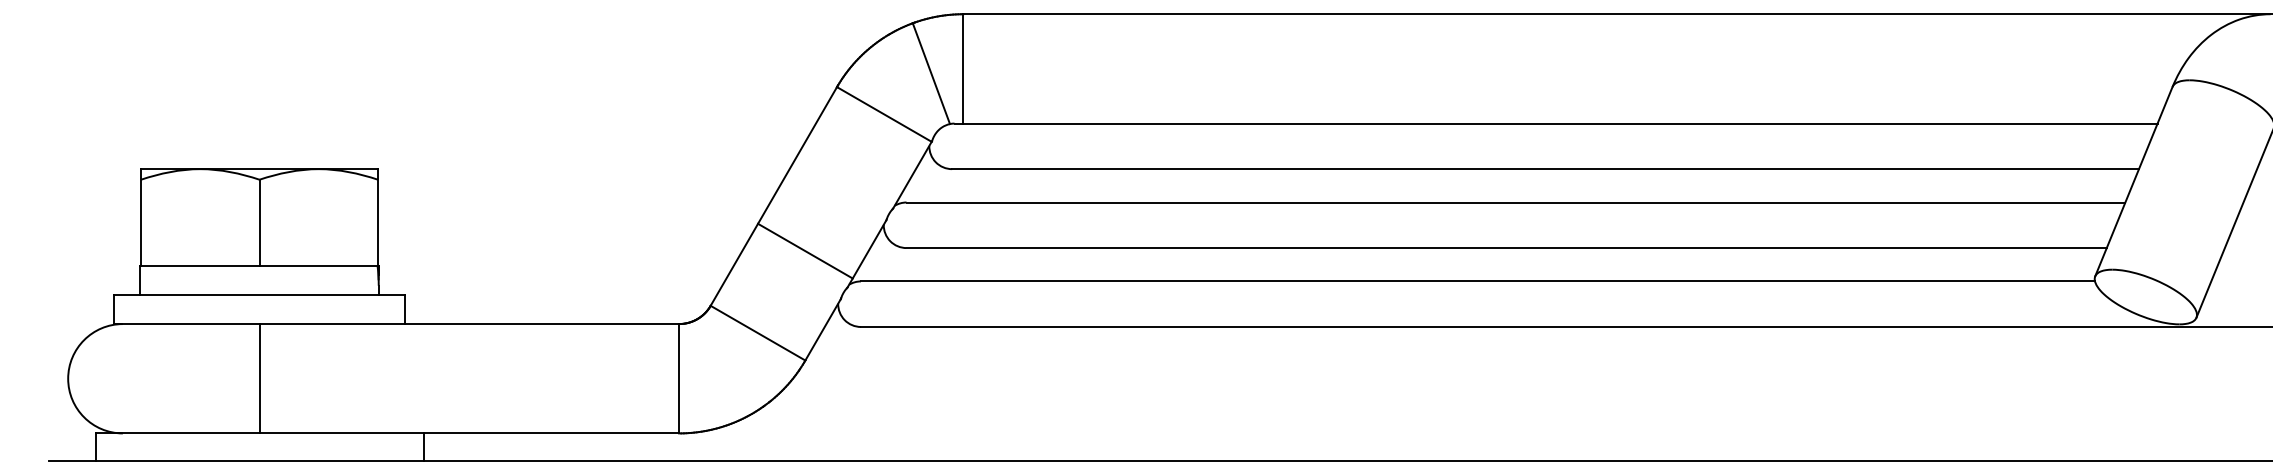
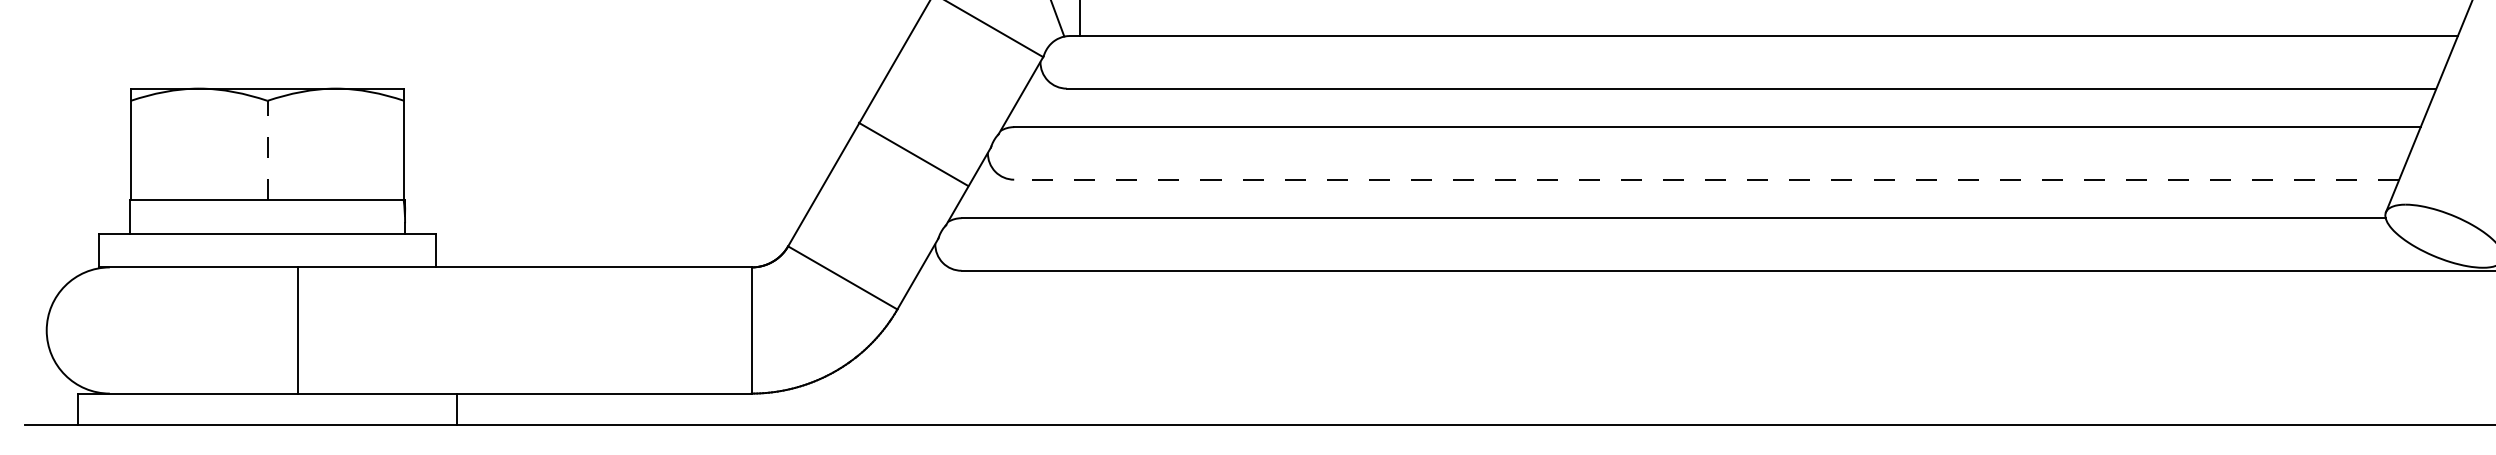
line: (259, 222) -> (267, 150), solid -> dashed
line: (1506, 248) -> (1706, 180), solid -> dashed
line: (805, 250) -> (913, 153), moved
line: (259, 378) -> (297, 330), moved

